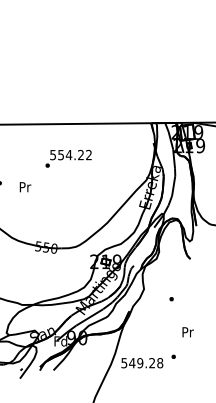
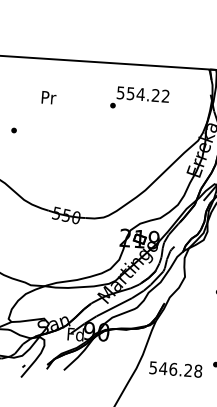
text: (68, 158) -> (139, 98), moved
text: (25, 187) -> (48, 98), moved
text: (140, 363) -> (173, 369), 549.28 -> 546.28

